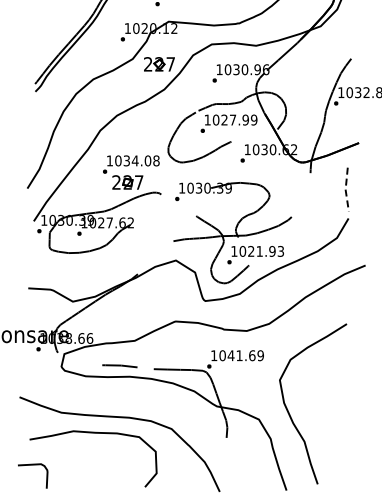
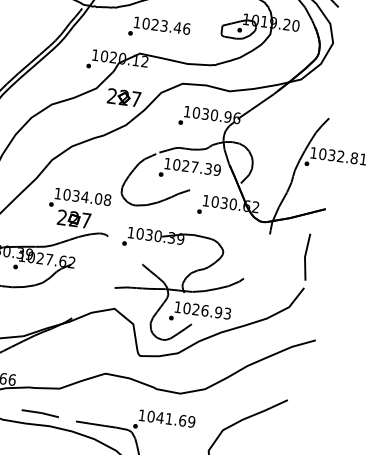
text: (245, 119) -> (208, 168), 1027.99 -> 1027.39
line: (345, 189) -> (304, 256), dashed -> solid
text: (259, 250) -> (204, 309), 1021.93 -> 1026.93

